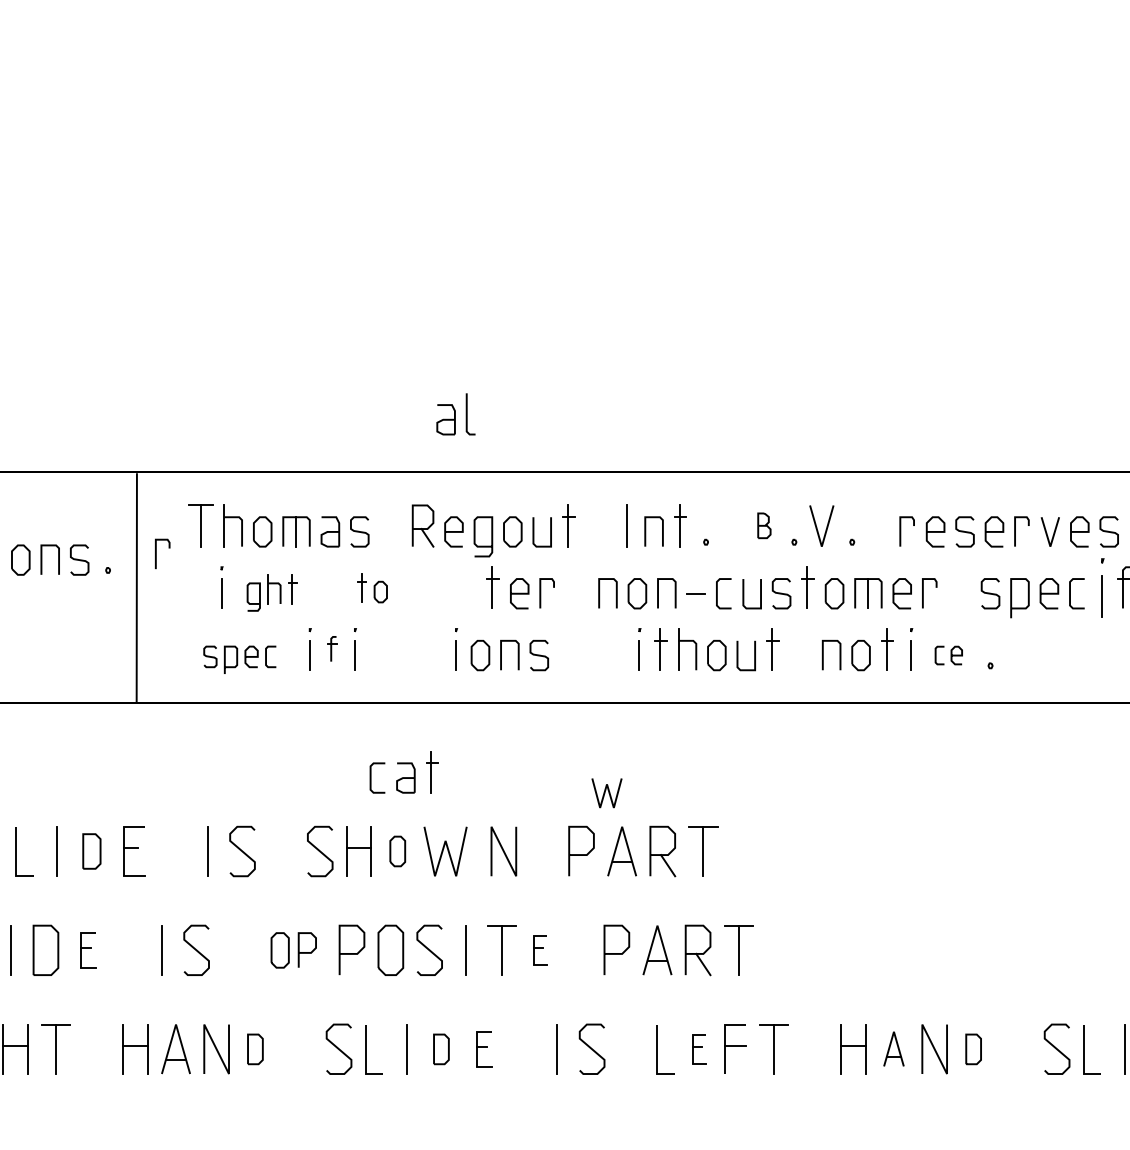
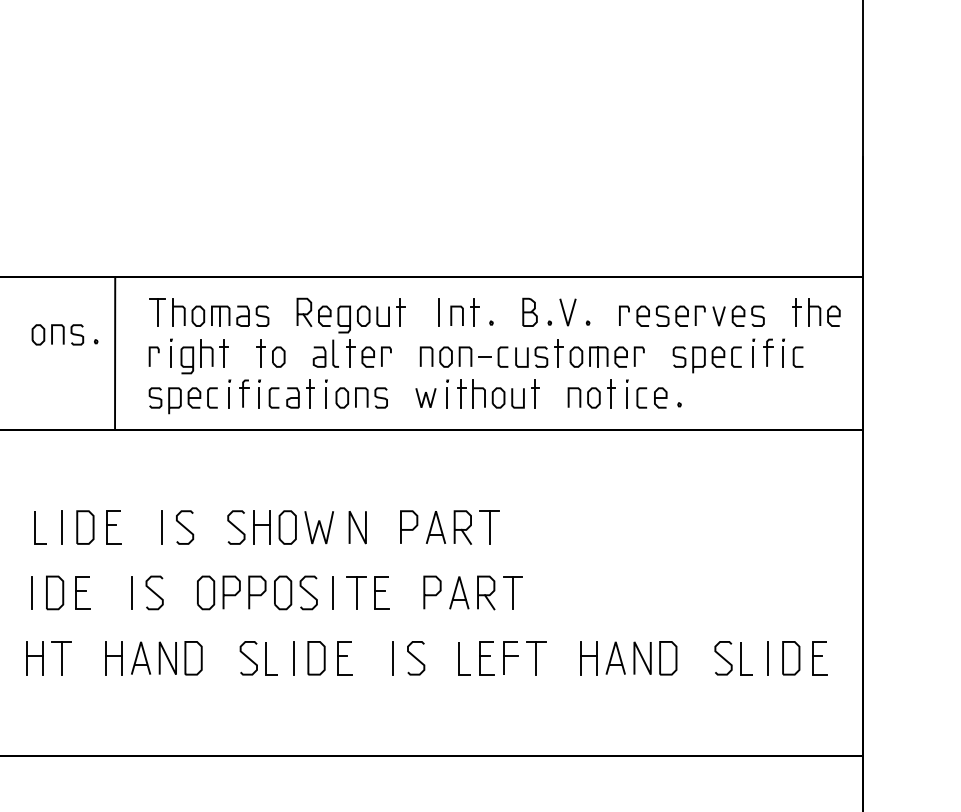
part: (455, 414) -> (325, 353), moved
part: (763, 524) -> (529, 311), size x1.67
line: (157, 553) -> (150, 356), moved
part: (1102, 586) -> (753, 352), size x0.71
part: (371, 588) -> (270, 353), size x1.43
part: (271, 592) -> (204, 356), size x1.43
part: (332, 648) -> (244, 393), size x1.67
part: (948, 654) -> (651, 397), size x1.67
part: (238, 659) -> (182, 400), size x1.43
part: (403, 771) -> (291, 393), moved
line: (606, 792) -> (425, 397), moved
part: (91, 851) -> (85, 527), size x1.43
part: (397, 851) -> (287, 527), size x1.67
part: (87, 949) -> (82, 592), size x1.43
part: (293, 949) -> (218, 592), size x1.43
part: (539, 949) -> (381, 592), size x1.67
part: (893, 1048) -> (615, 657), size x1.43
part: (255, 1049) -> (193, 658), size x1.67
part: (441, 1049) -> (316, 658), size x1.67
part: (483, 1049) -> (344, 658), size x1.43
part: (698, 1049) -> (486, 658), size x1.67
part: (973, 1049) -> (668, 658), size x1.67

